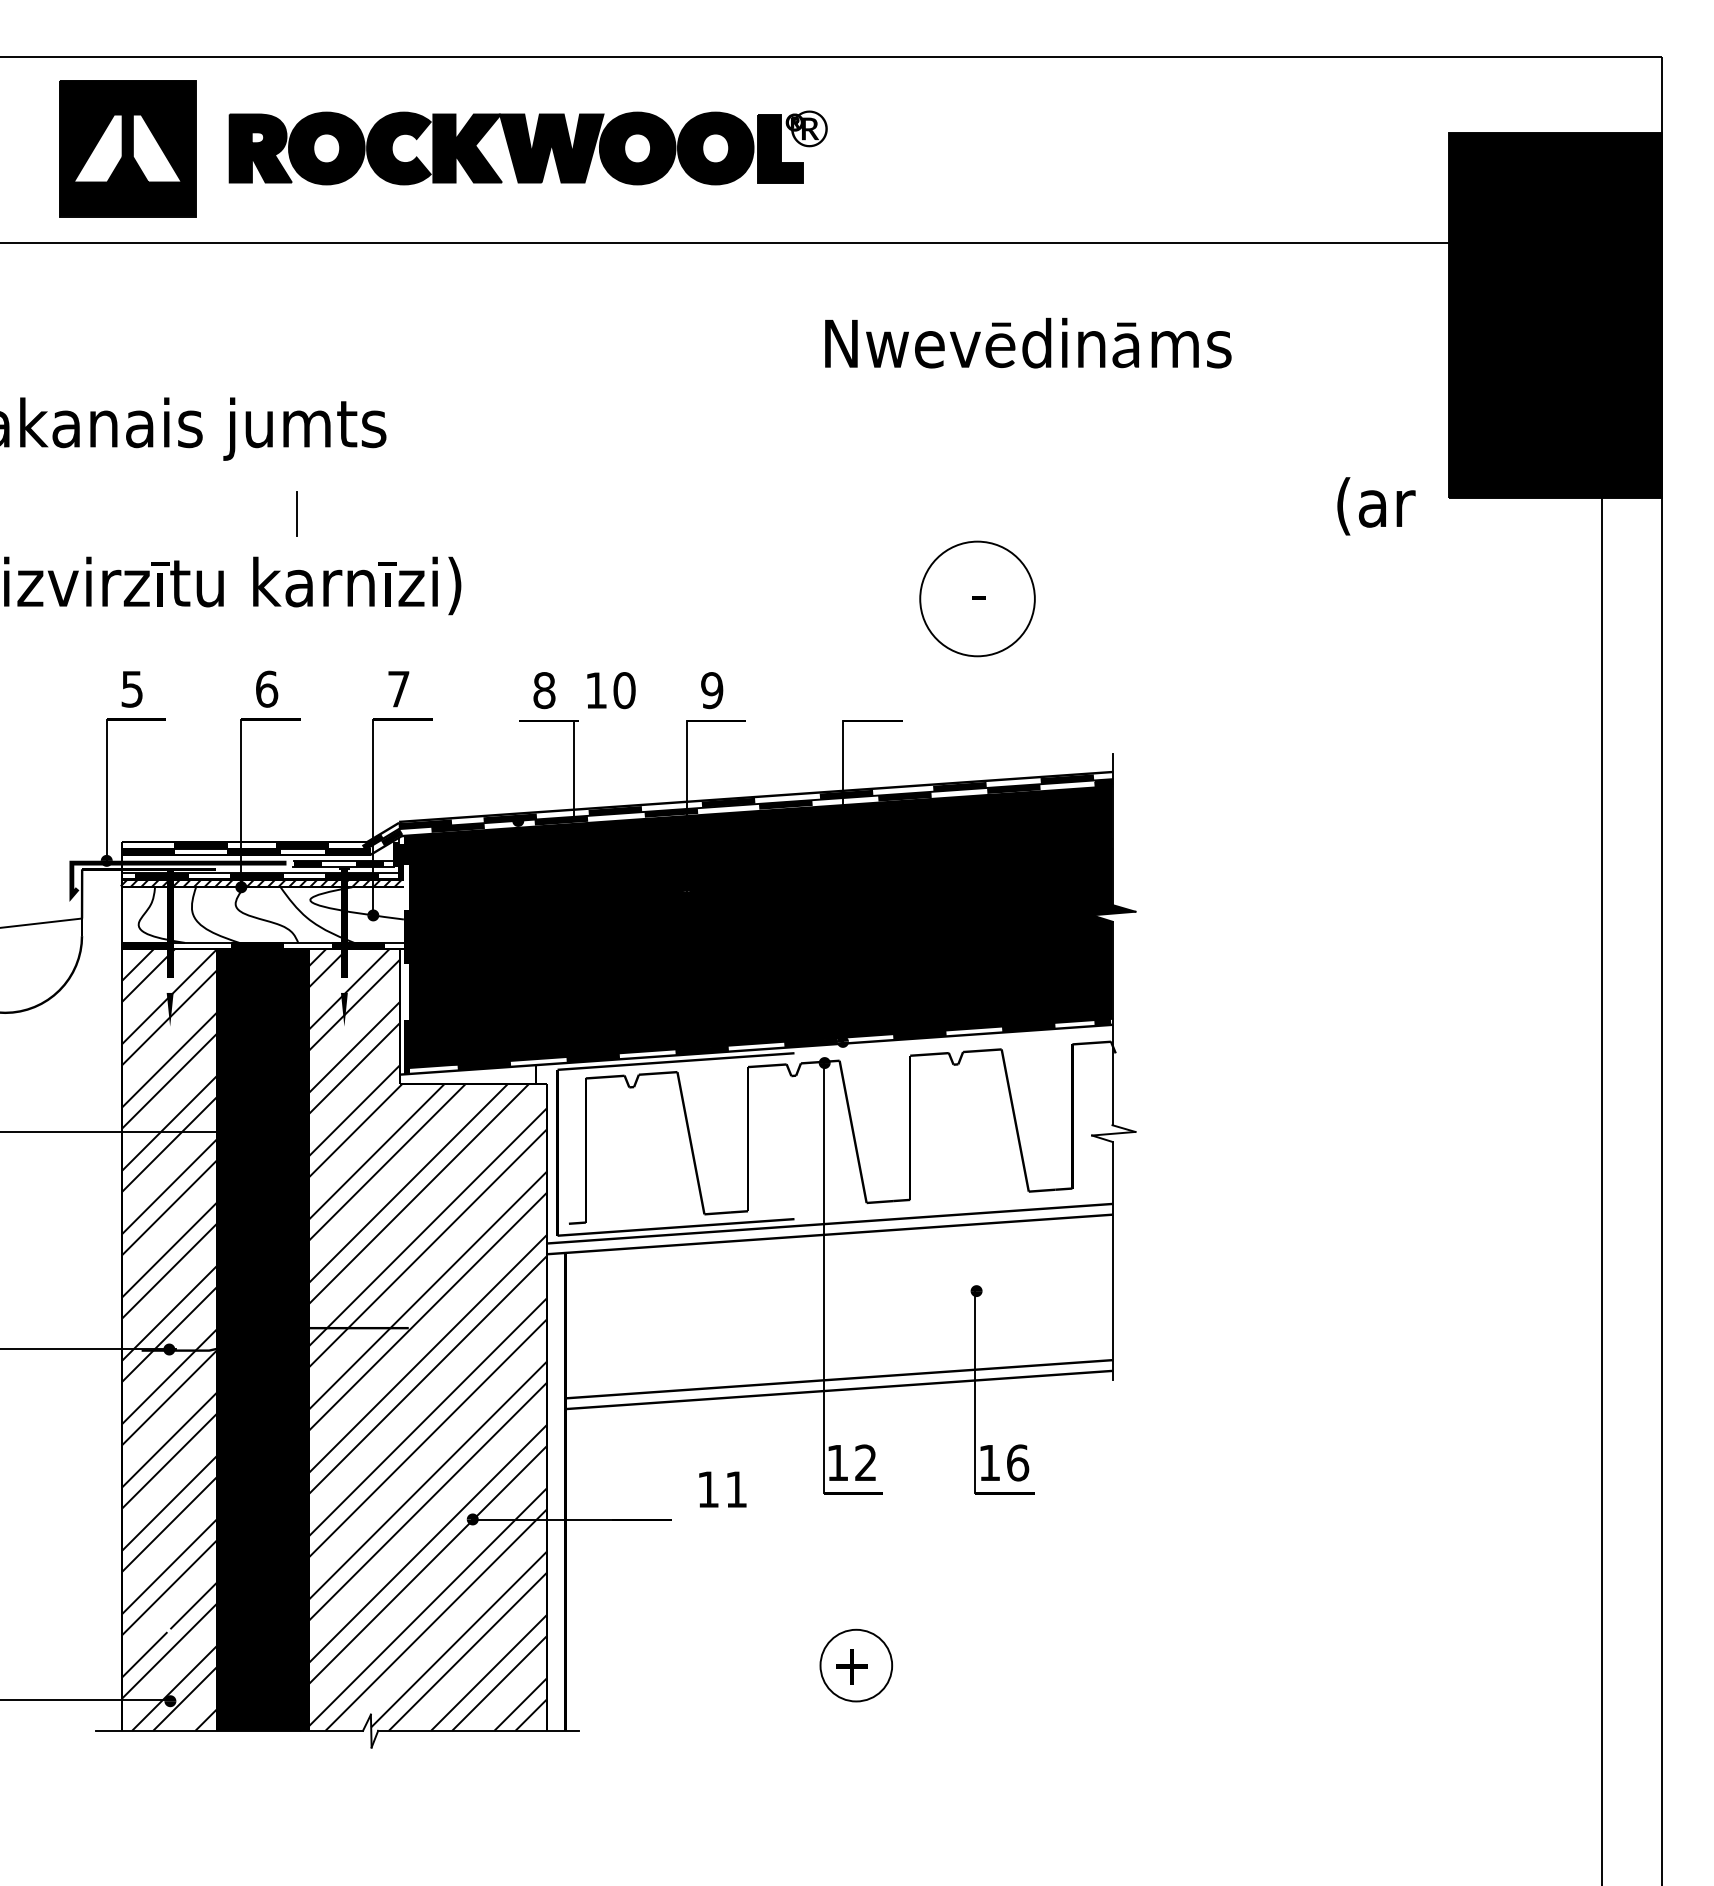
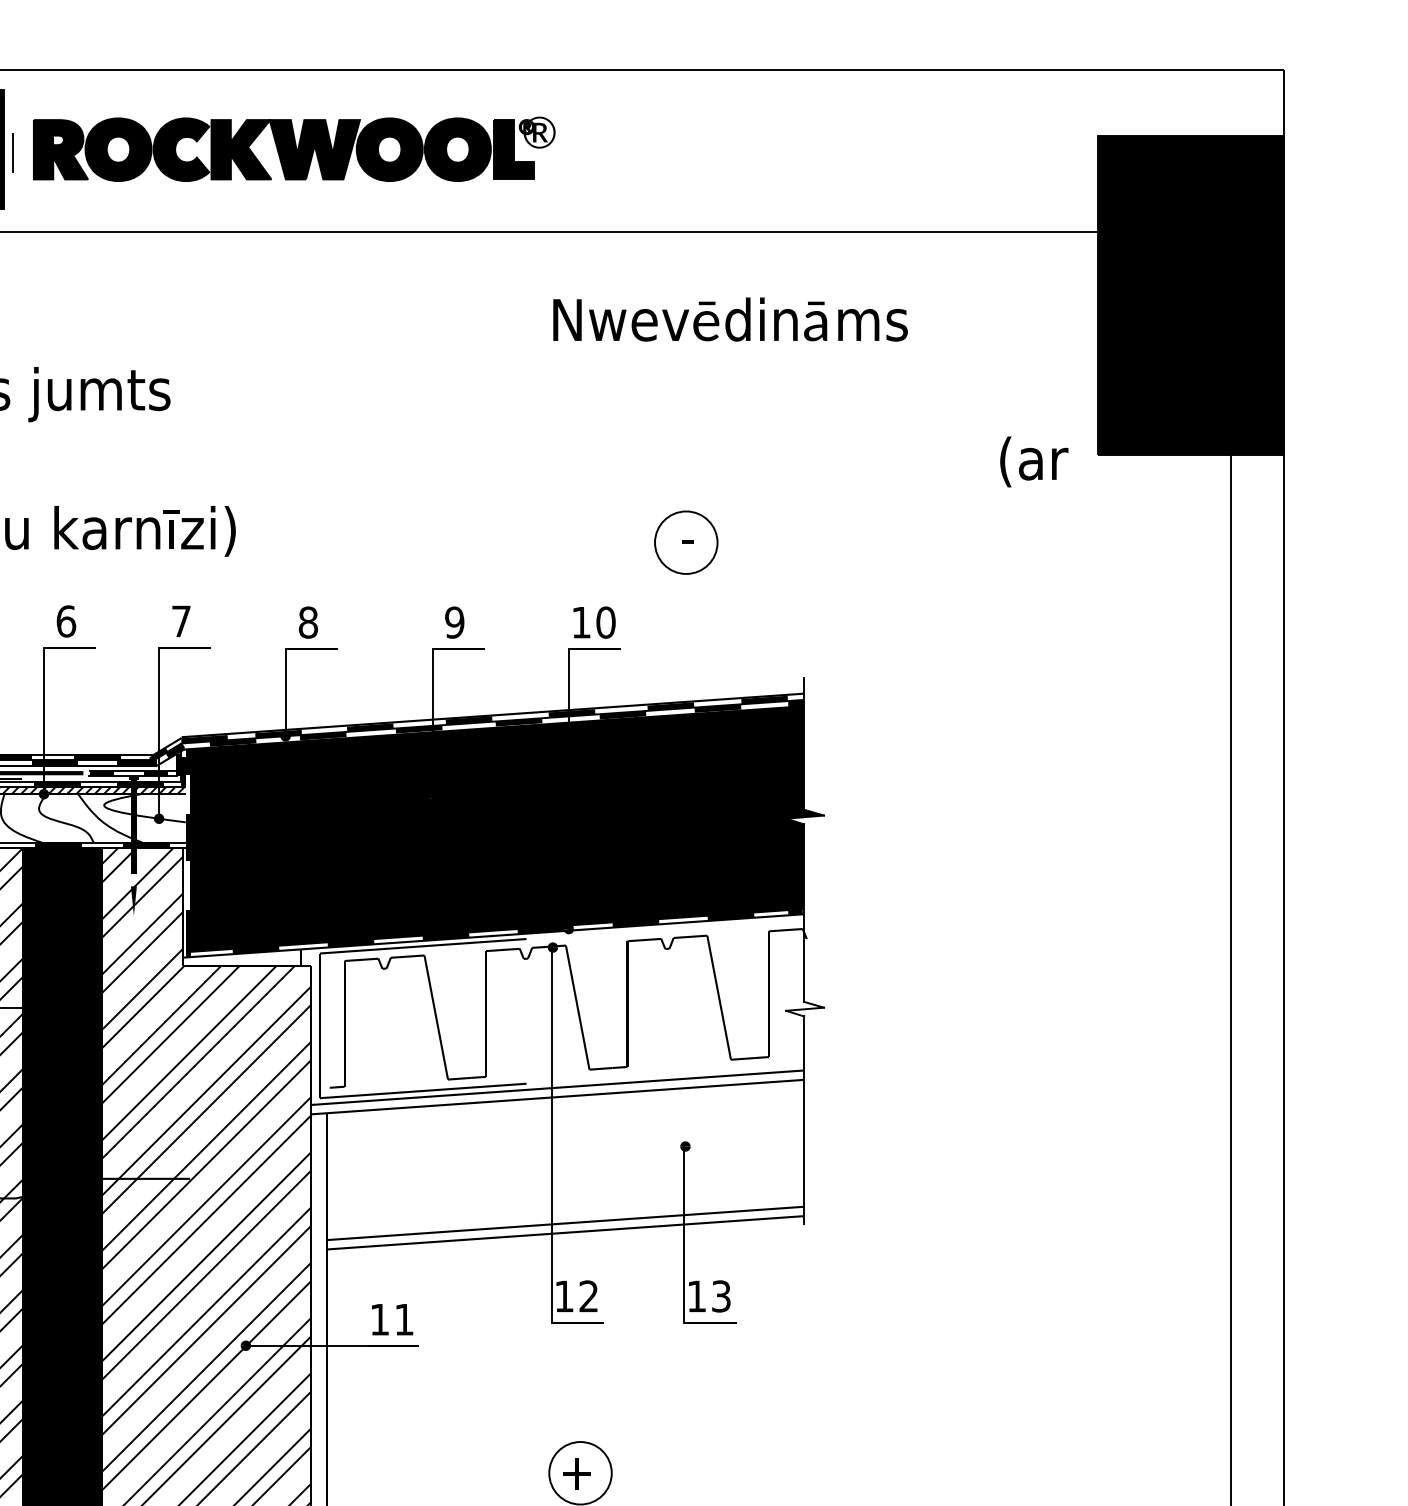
line: (296, 513) -> (12, 152), moved
circle: (977, 598) -> (686, 542), size x0.62
text: (611, 690) -> (594, 622), moved
line: (573, 770) -> (285, 692), moved
text: (1018, 1462) -> (721, 1296), 16 -> 13
text: (722, 1489) -> (392, 1319), moved

